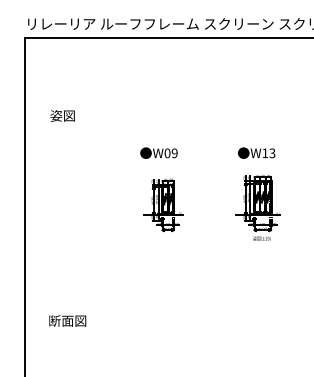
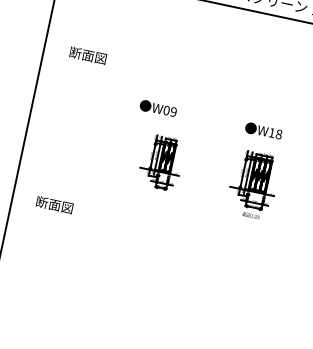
text: (68, 115) -> (87, 55), 姿図 -> 断面図
text: (158, 152) -> (157, 107), moved
text: (272, 152) -> (279, 133), W13 -> W18
text: (67, 320) -> (54, 204), moved

